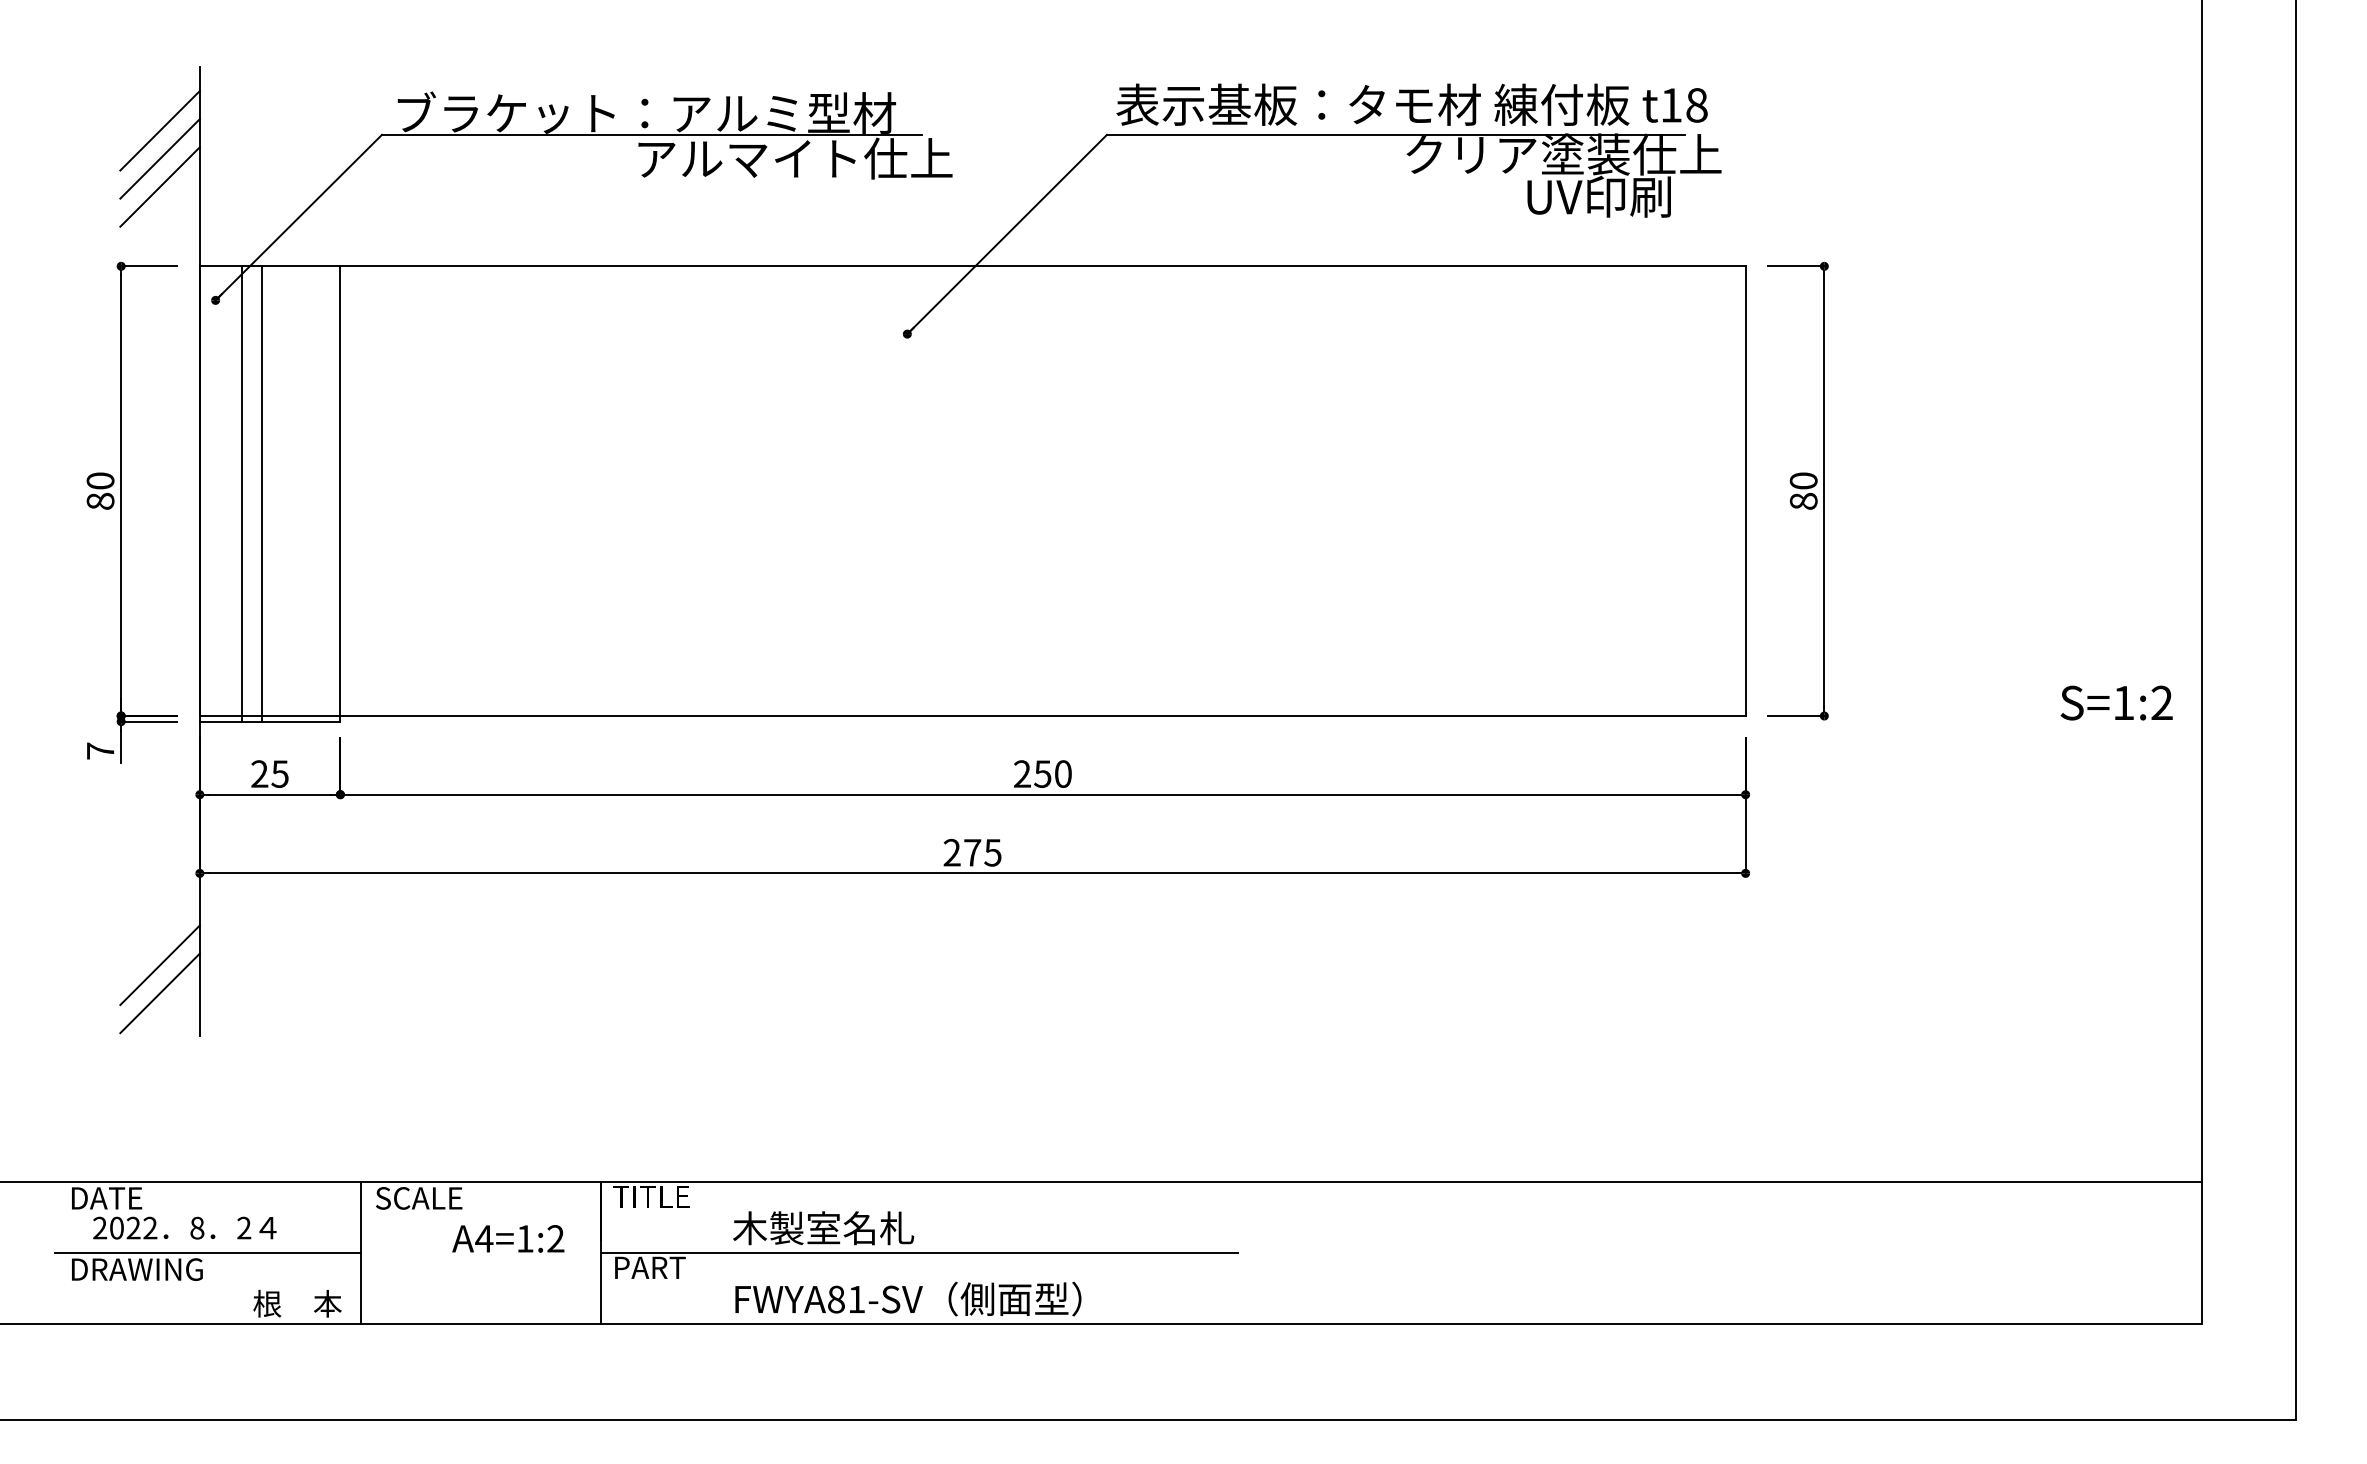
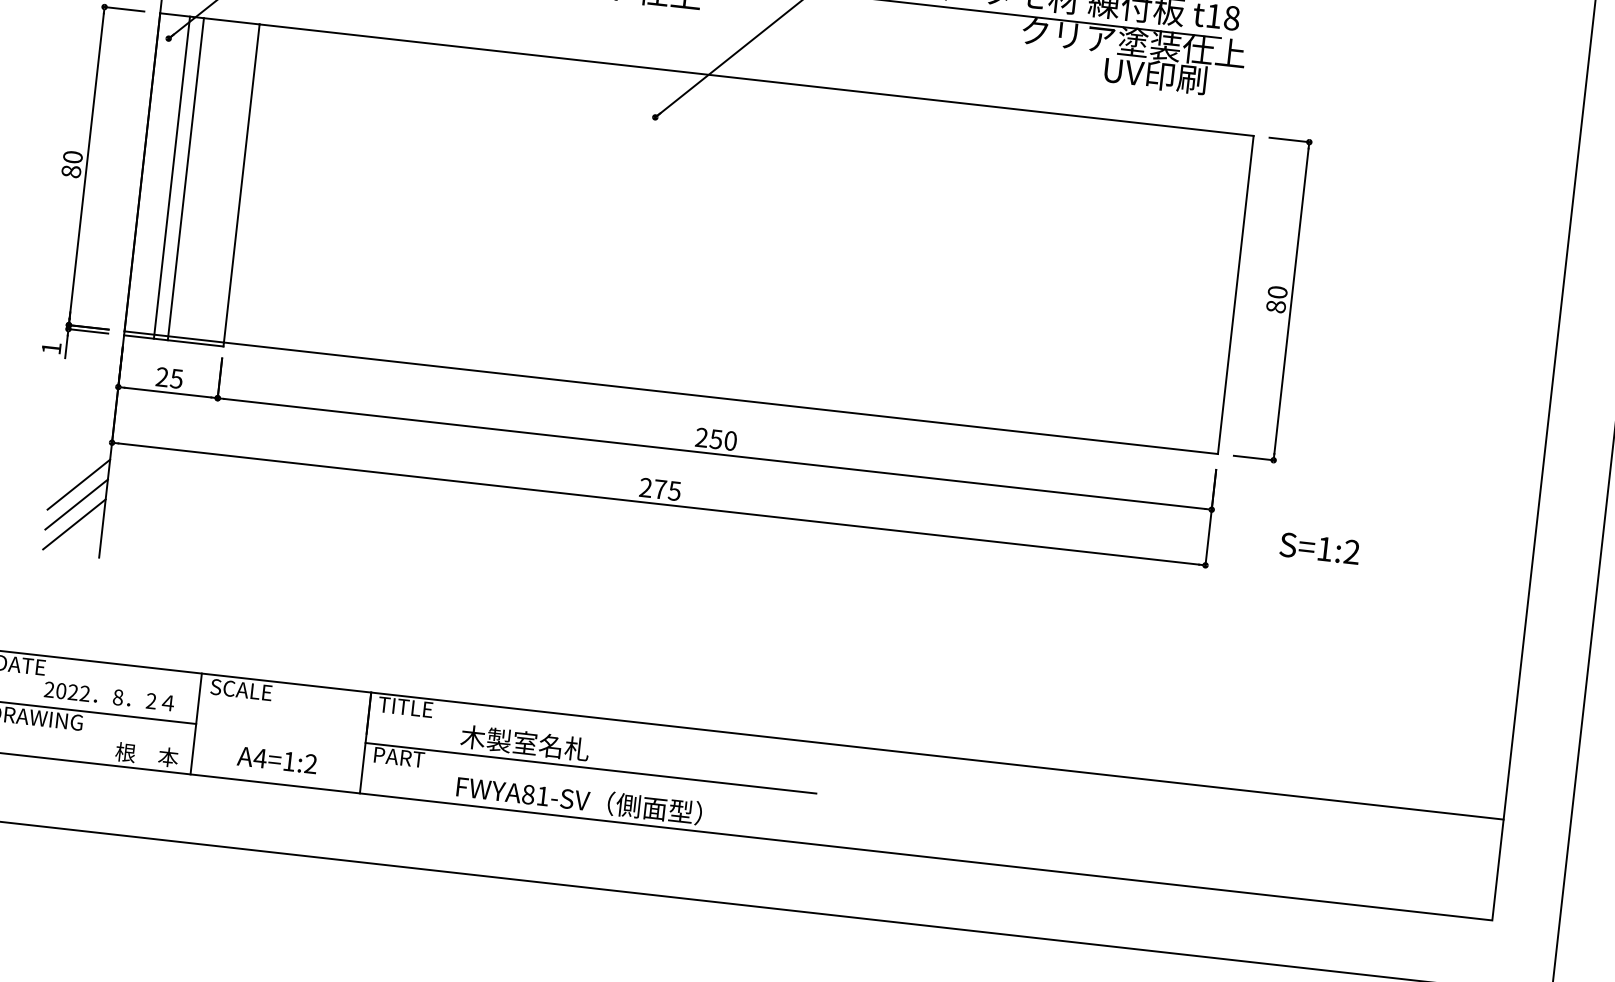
text: (2116, 702) -> (1319, 548), moved
text: (100, 750) -> (51, 347), 7 -> 1
line: (159, 936) -> (78, 484), added
text: (184, 1227) -> (109, 696), moved
text: (508, 1238) -> (277, 760), moved

